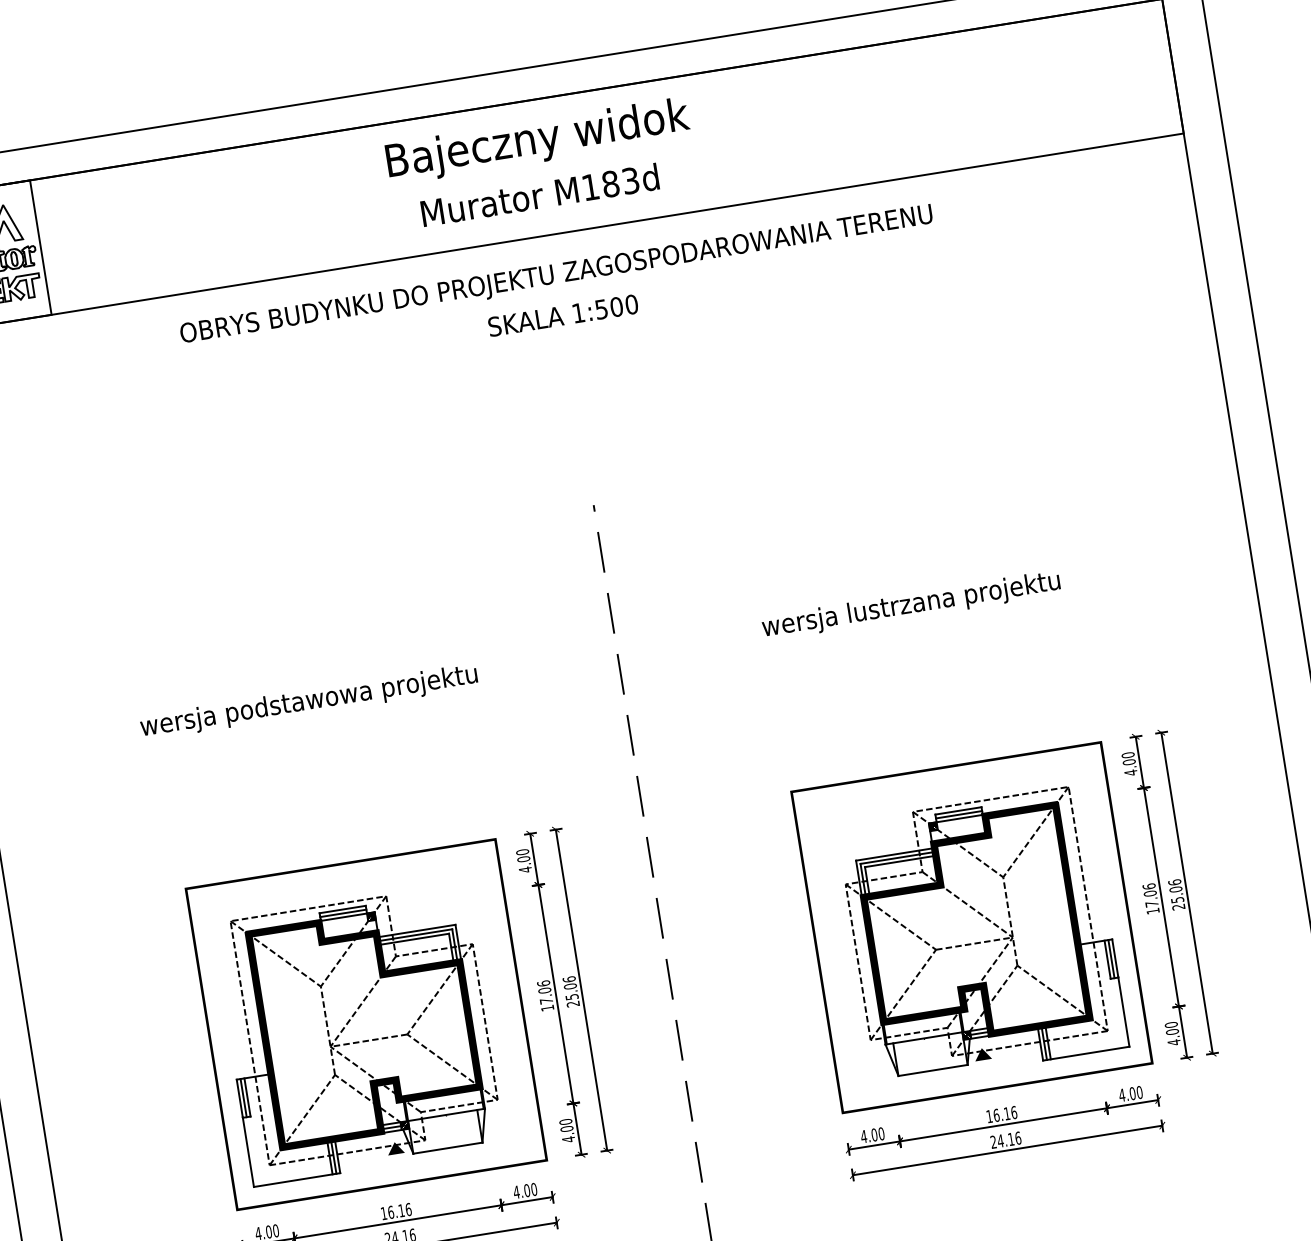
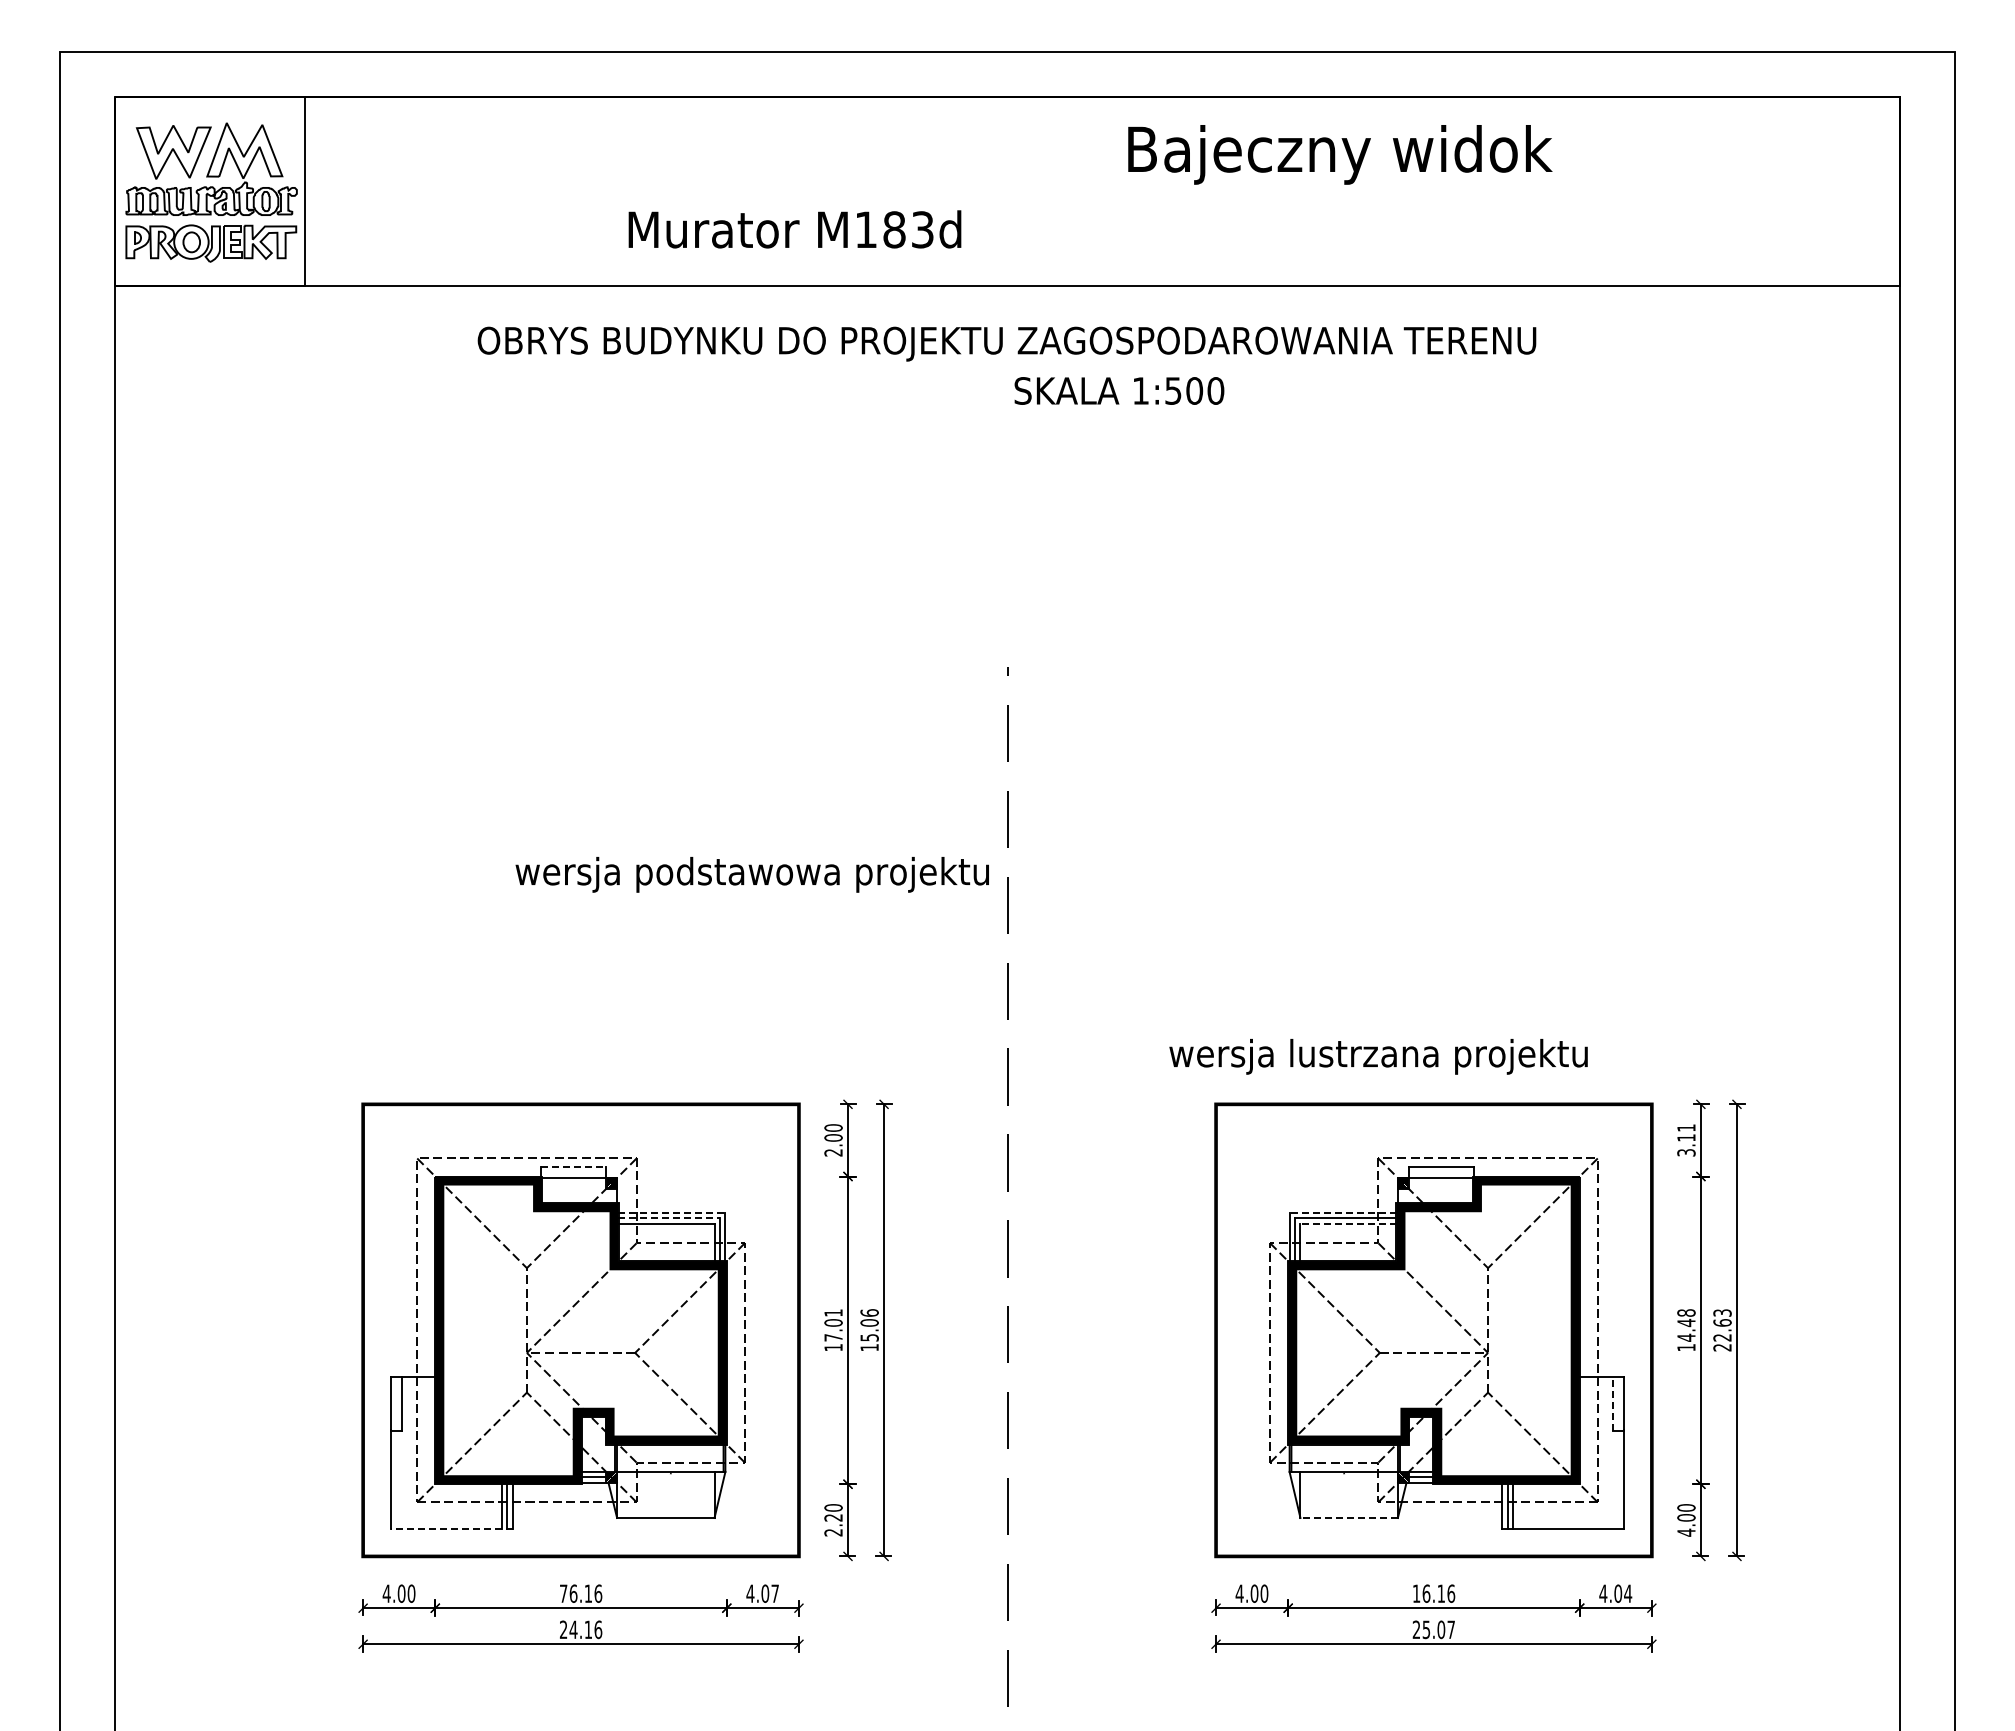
text: (538, 140) -> (1340, 154), moved
text: (539, 195) -> (794, 229), moved
text: (563, 315) -> (1119, 390), moved
text: (911, 605) -> (1378, 1056), moved
text: (308, 701) -> (751, 874), moved
text: (1129, 764) -> (1686, 1140), 4.00 -> 3.11
line: (958, 814) -> (1440, 1172), removed
line: (894, 854) -> (1343, 1212), solid -> dashed
line: (899, 861) -> (1348, 1223), solid -> dashed
text: (525, 869) -> (833, 1152), 4.00 -> 2.00
text: (1176, 891) -> (1722, 1325), 25.06 -> 22.63
text: (1150, 895) -> (1686, 1325), 17.06 -> 14.48
line: (343, 909) -> (574, 1167), solid -> dashed
line: (343, 913) -> (573, 1172), removed
line: (417, 930) -> (671, 1212), solid -> dashed
line: (416, 935) -> (669, 1218), solid -> dashed
line: (1107, 959) -> (1613, 1404), solid -> dashed
line: (1111, 959) -> (1618, 1404), removed
text: (543, 983) -> (833, 1312), 17.06 -> 17.01
text: (573, 1003) -> (869, 1347), 25.06 -> 15.06
fill: (982, 1054) -> (1420, 1506), removed
line: (933, 1070) -> (1349, 1518), solid -> dashed
text: (1139, 1092) -> (1628, 1593), 4.00 -> 4.04
line: (243, 1098) -> (396, 1404), removed
text: (567, 1134) -> (833, 1525), 4.00 -> 2.20
text: (1009, 1139) -> (1438, 1629), 24.16 -> 25.07
fill: (395, 1148) -> (593, 1506), removed
line: (296, 1180) -> (451, 1528), solid -> dashed
text: (534, 1189) -> (775, 1593), 4.00 -> 4.07
text: (383, 1213) -> (563, 1593), 16.16 -> 76.16

